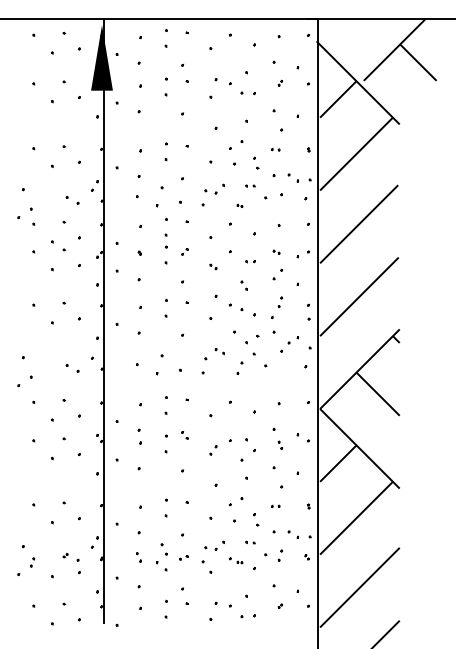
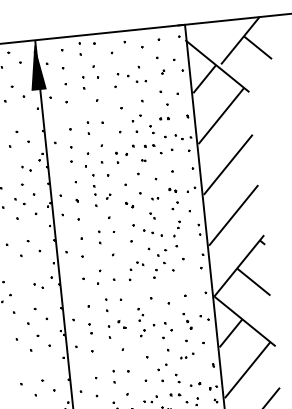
part: (275, 149) -> (164, 118), size x1.6
part: (250, 185) -> (149, 145), size x1.6
part: (214, 188) -> (124, 150), size x1.4
part: (276, 251) -> (172, 189), size x1.6
part: (213, 266) -> (129, 204), size x1.6
part: (292, 340) -> (190, 250), removed
part: (213, 428) -> (141, 317), added
part: (184, 435) -> (121, 324), size x1.6
part: (279, 444) -> (188, 324), size x1.6
part: (275, 505) -> (183, 357), moved
part: (292, 534) -> (204, 386), size x1.6
part: (250, 542) -> (175, 394), size x1.6

